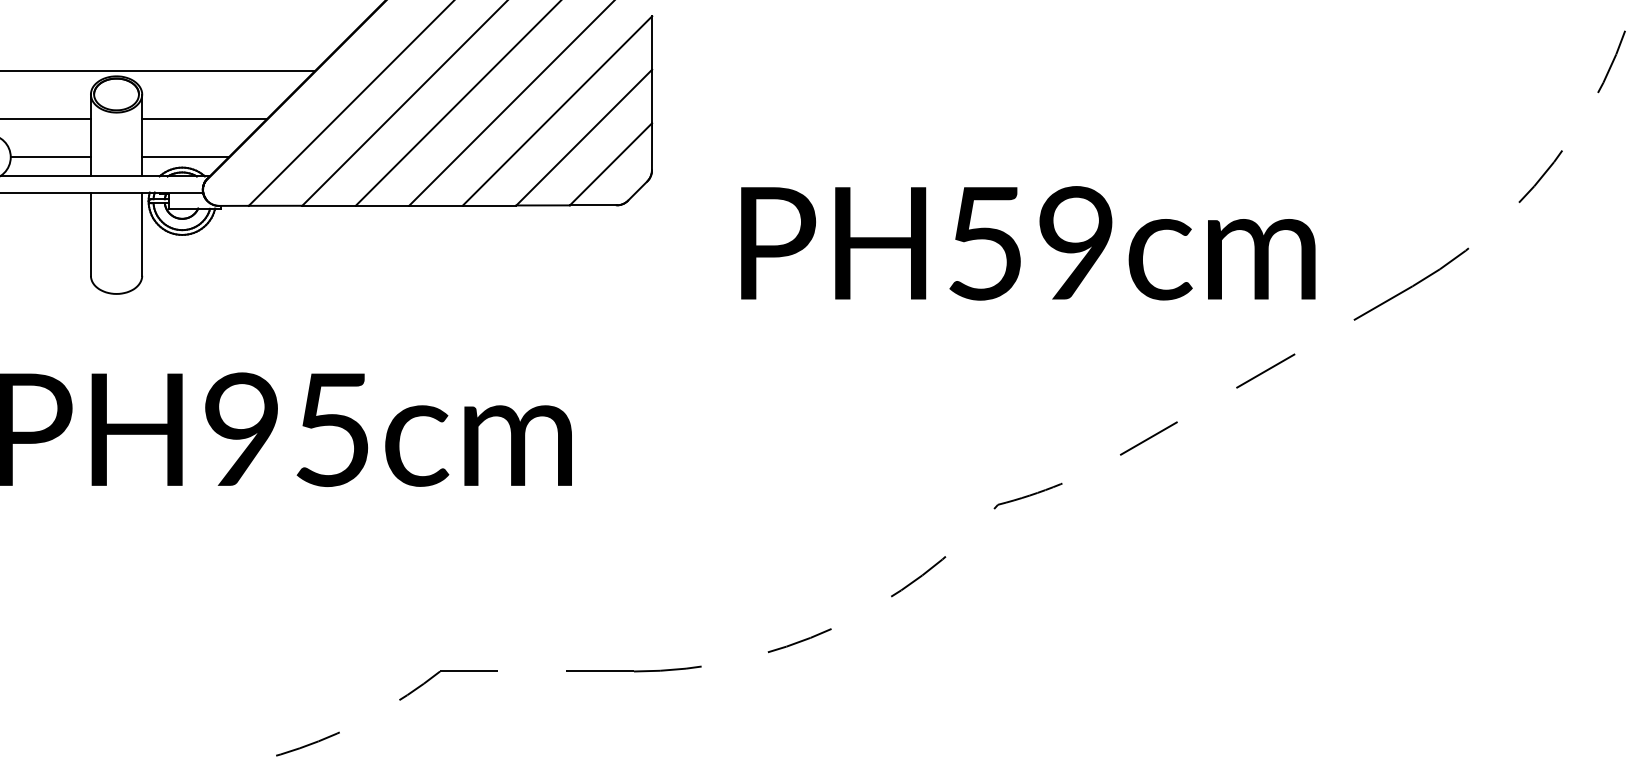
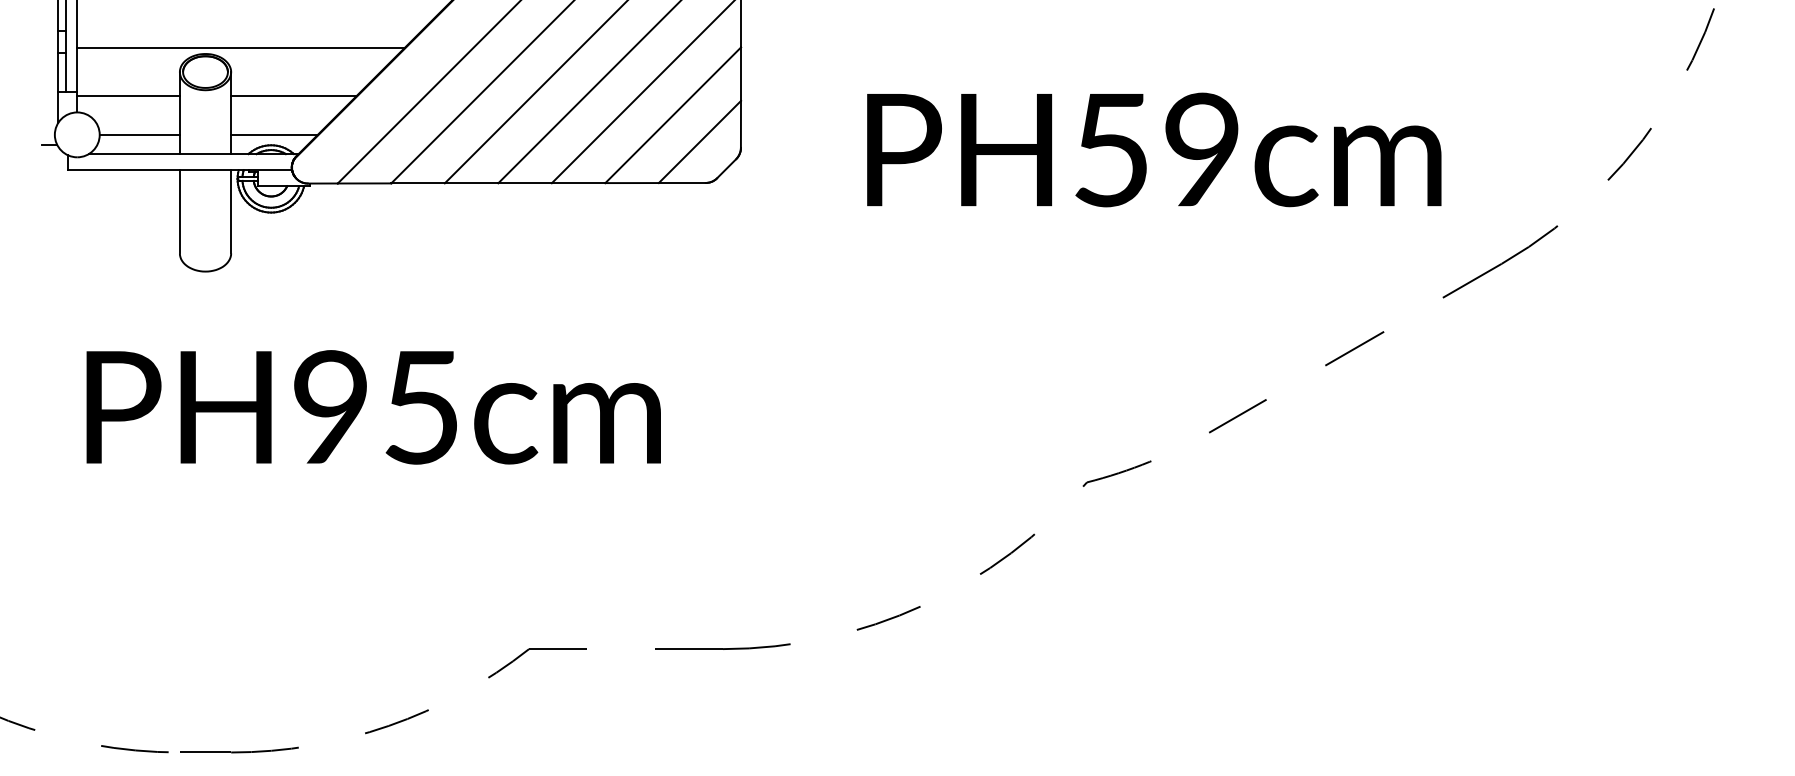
text: (1028, 242) -> (1154, 149), moved

